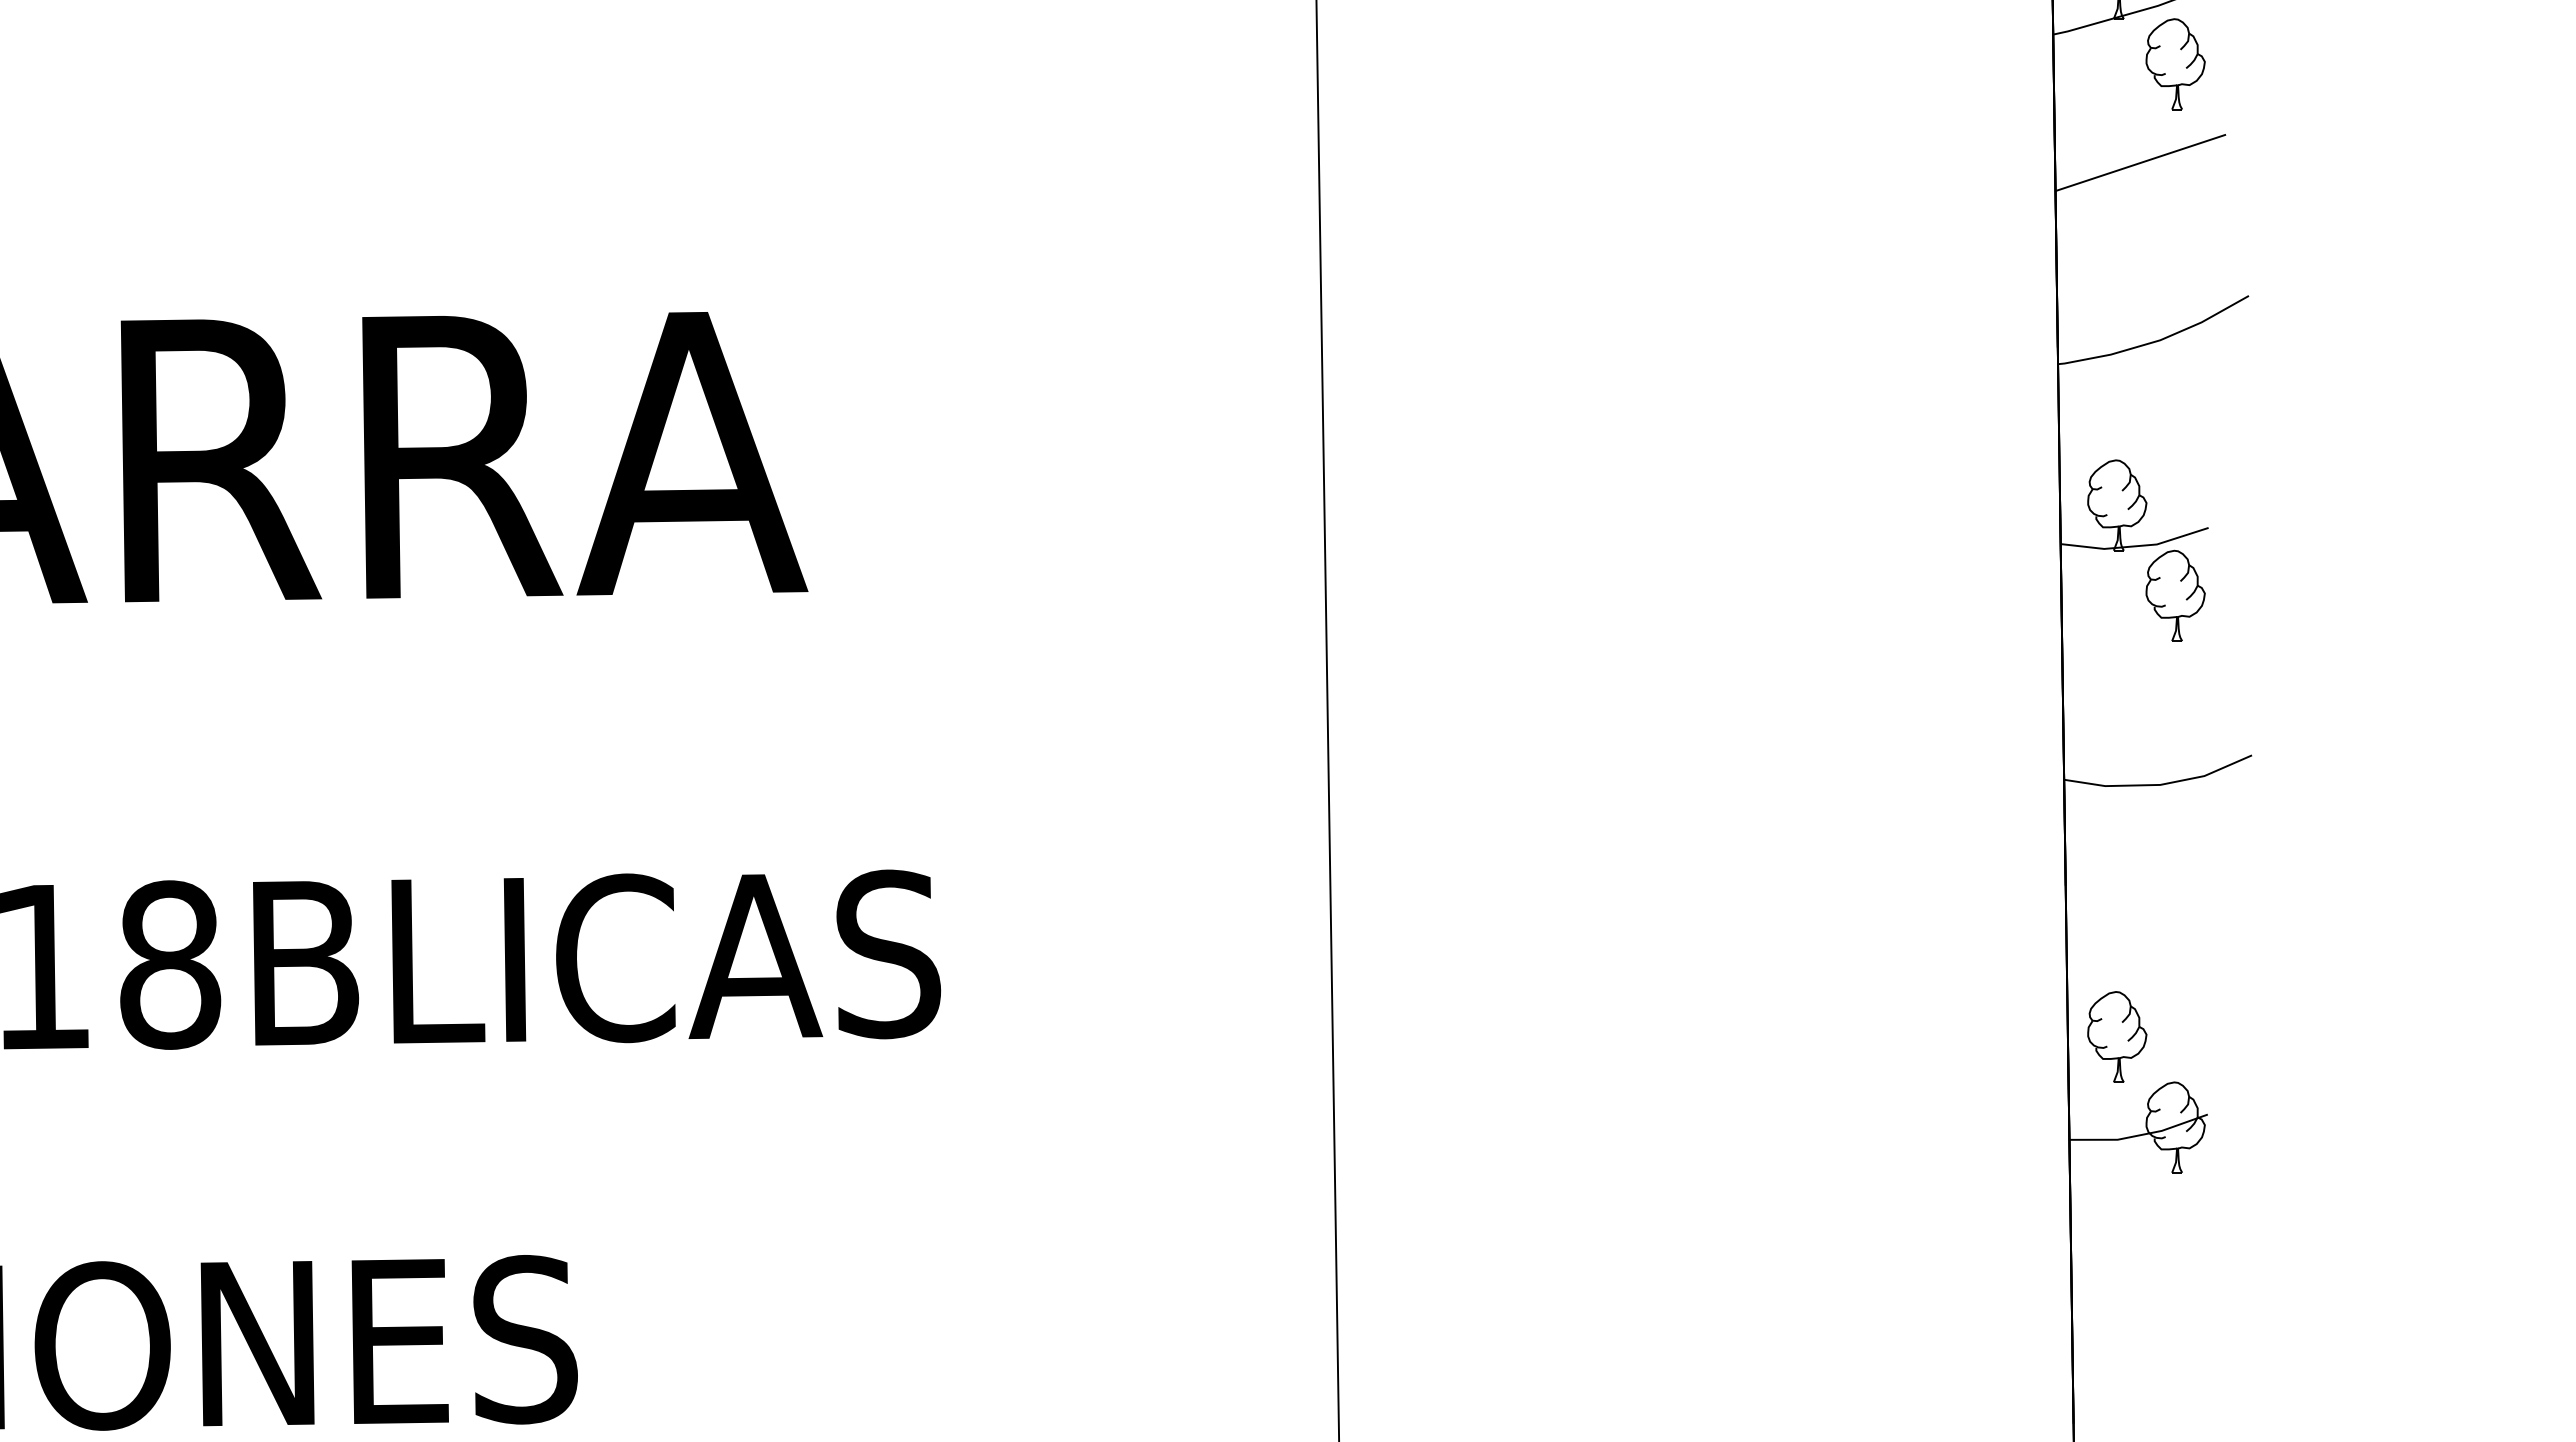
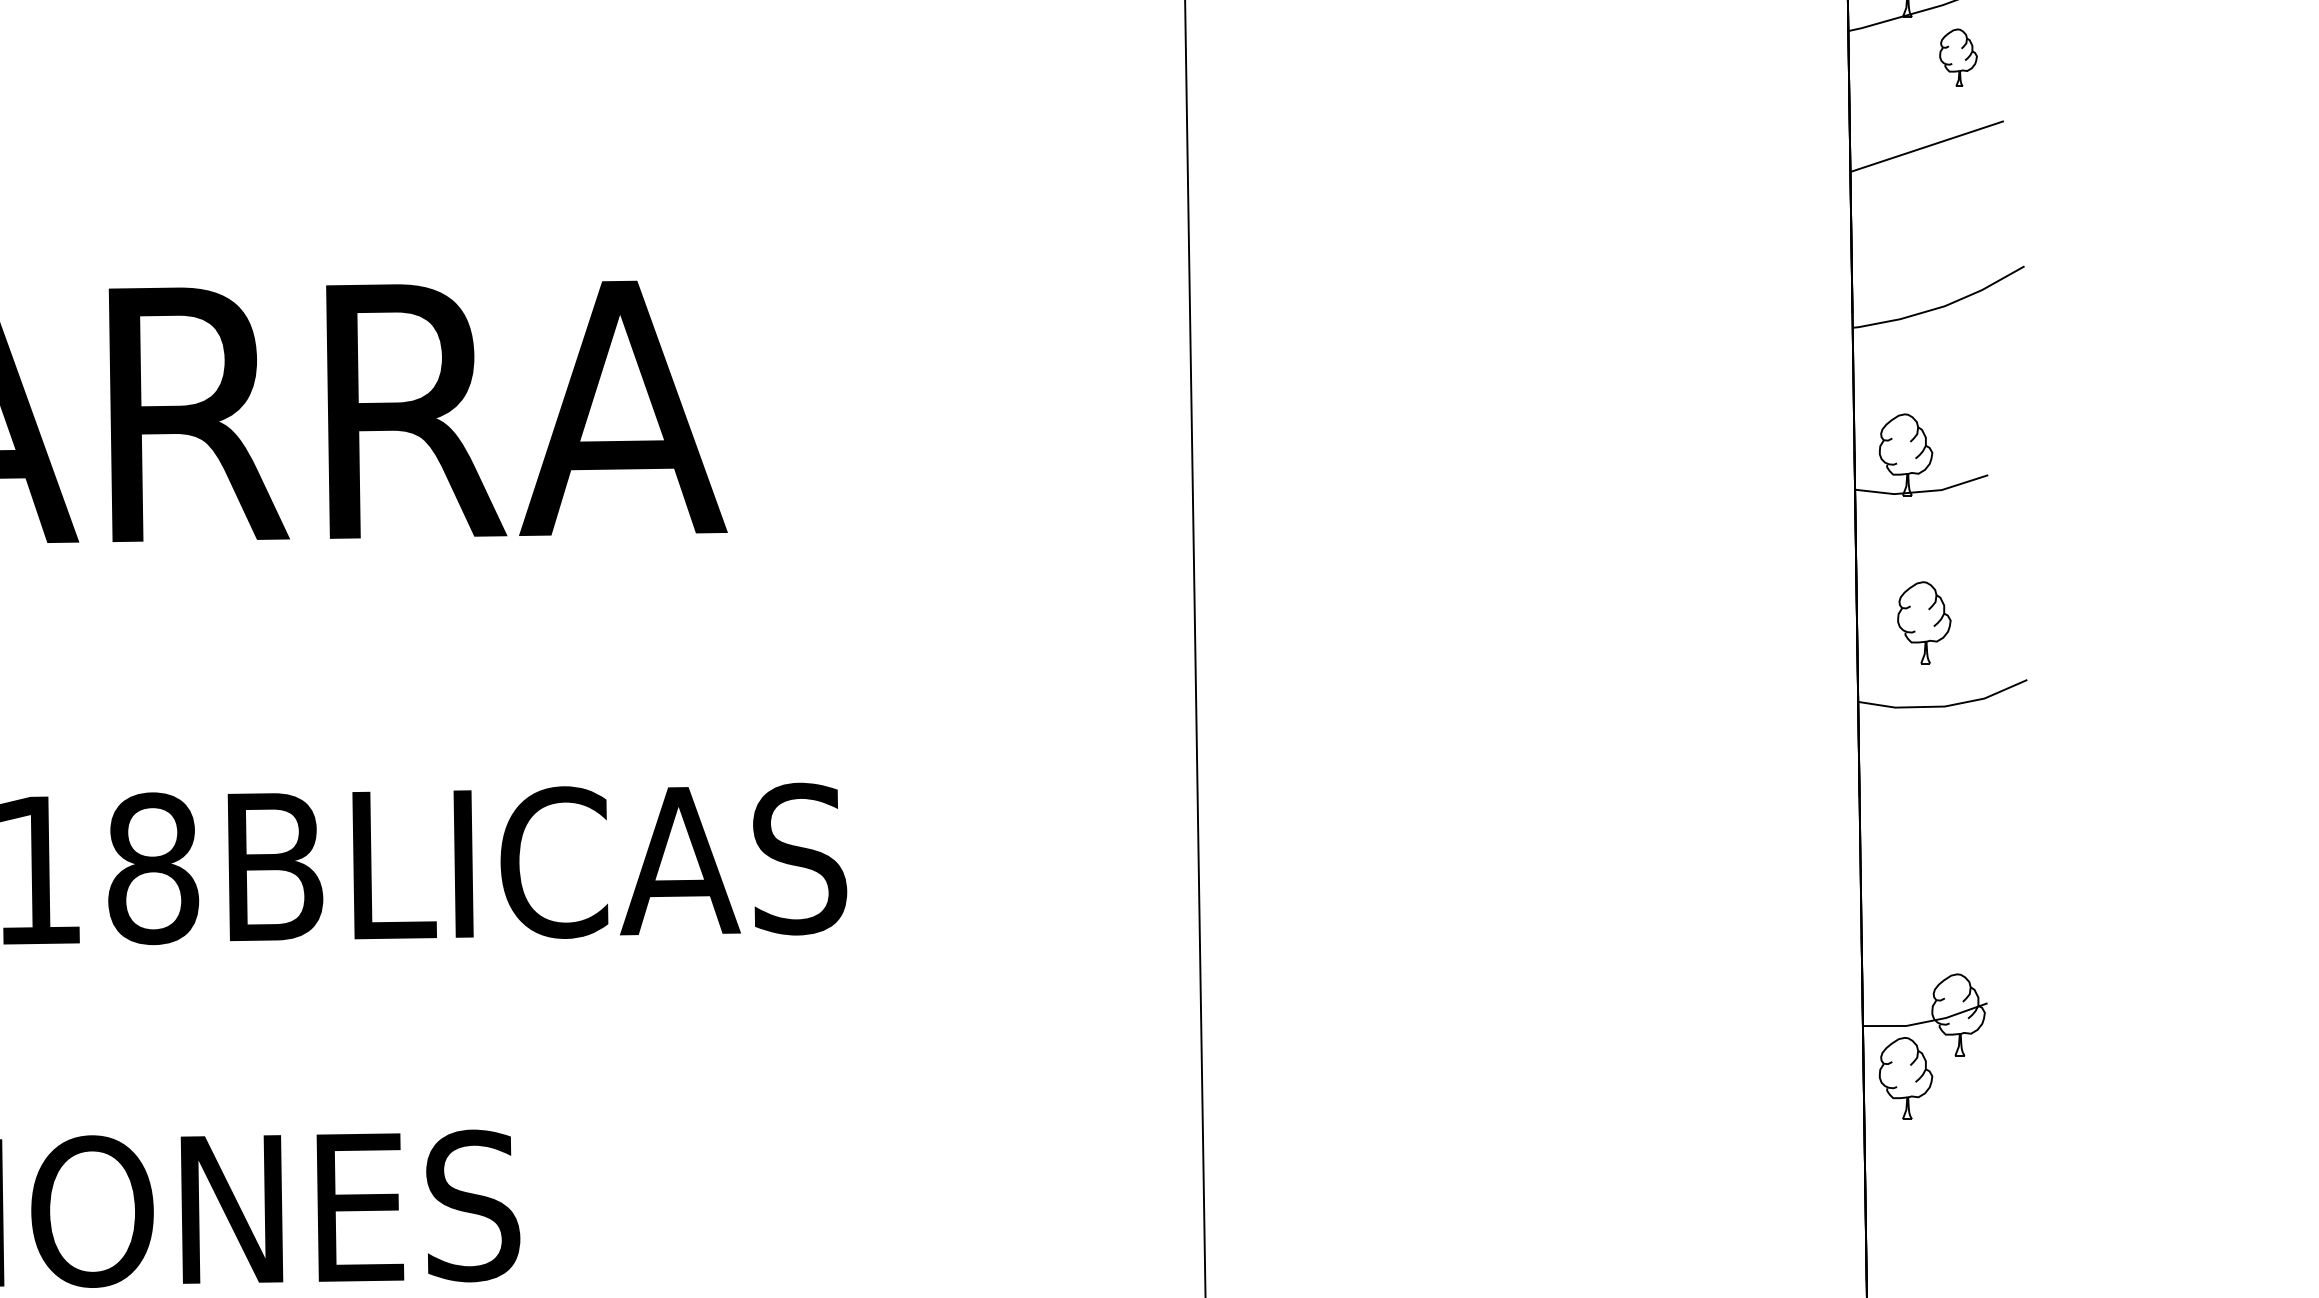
part: (2175, 64) -> (1958, 58), size x0.7
part: (2175, 595) -> (1924, 622), moved
part: (2117, 1036) -> (1906, 1077), moved

